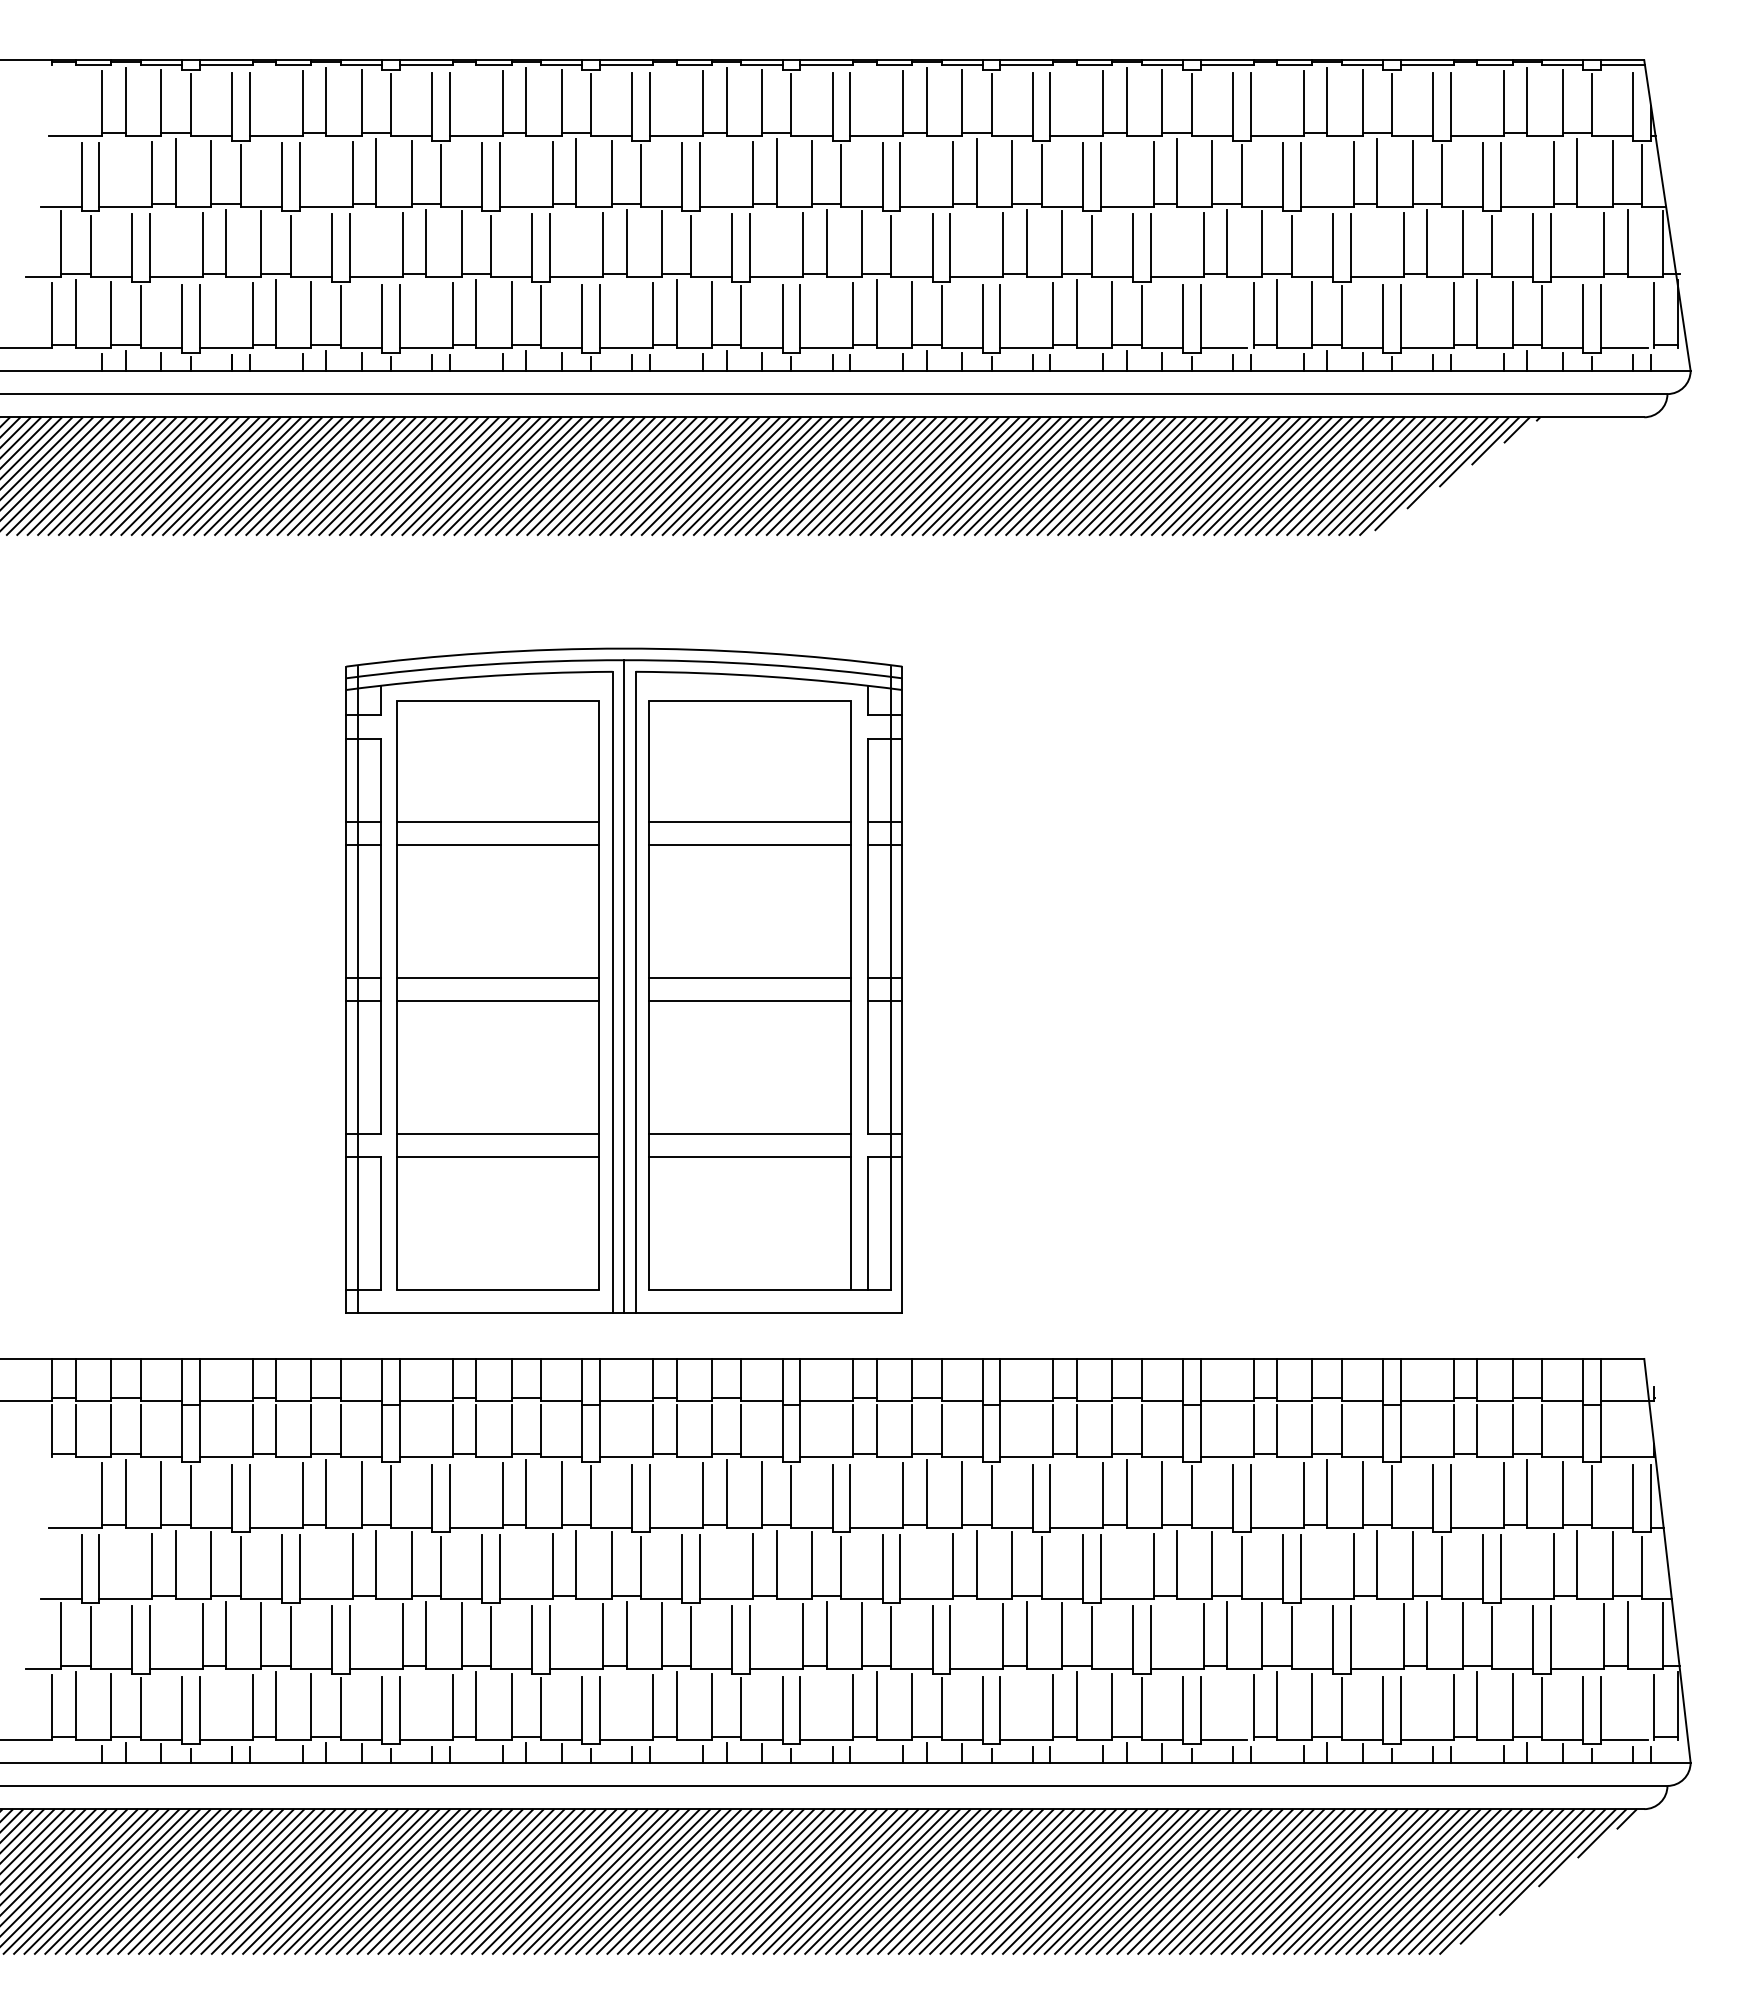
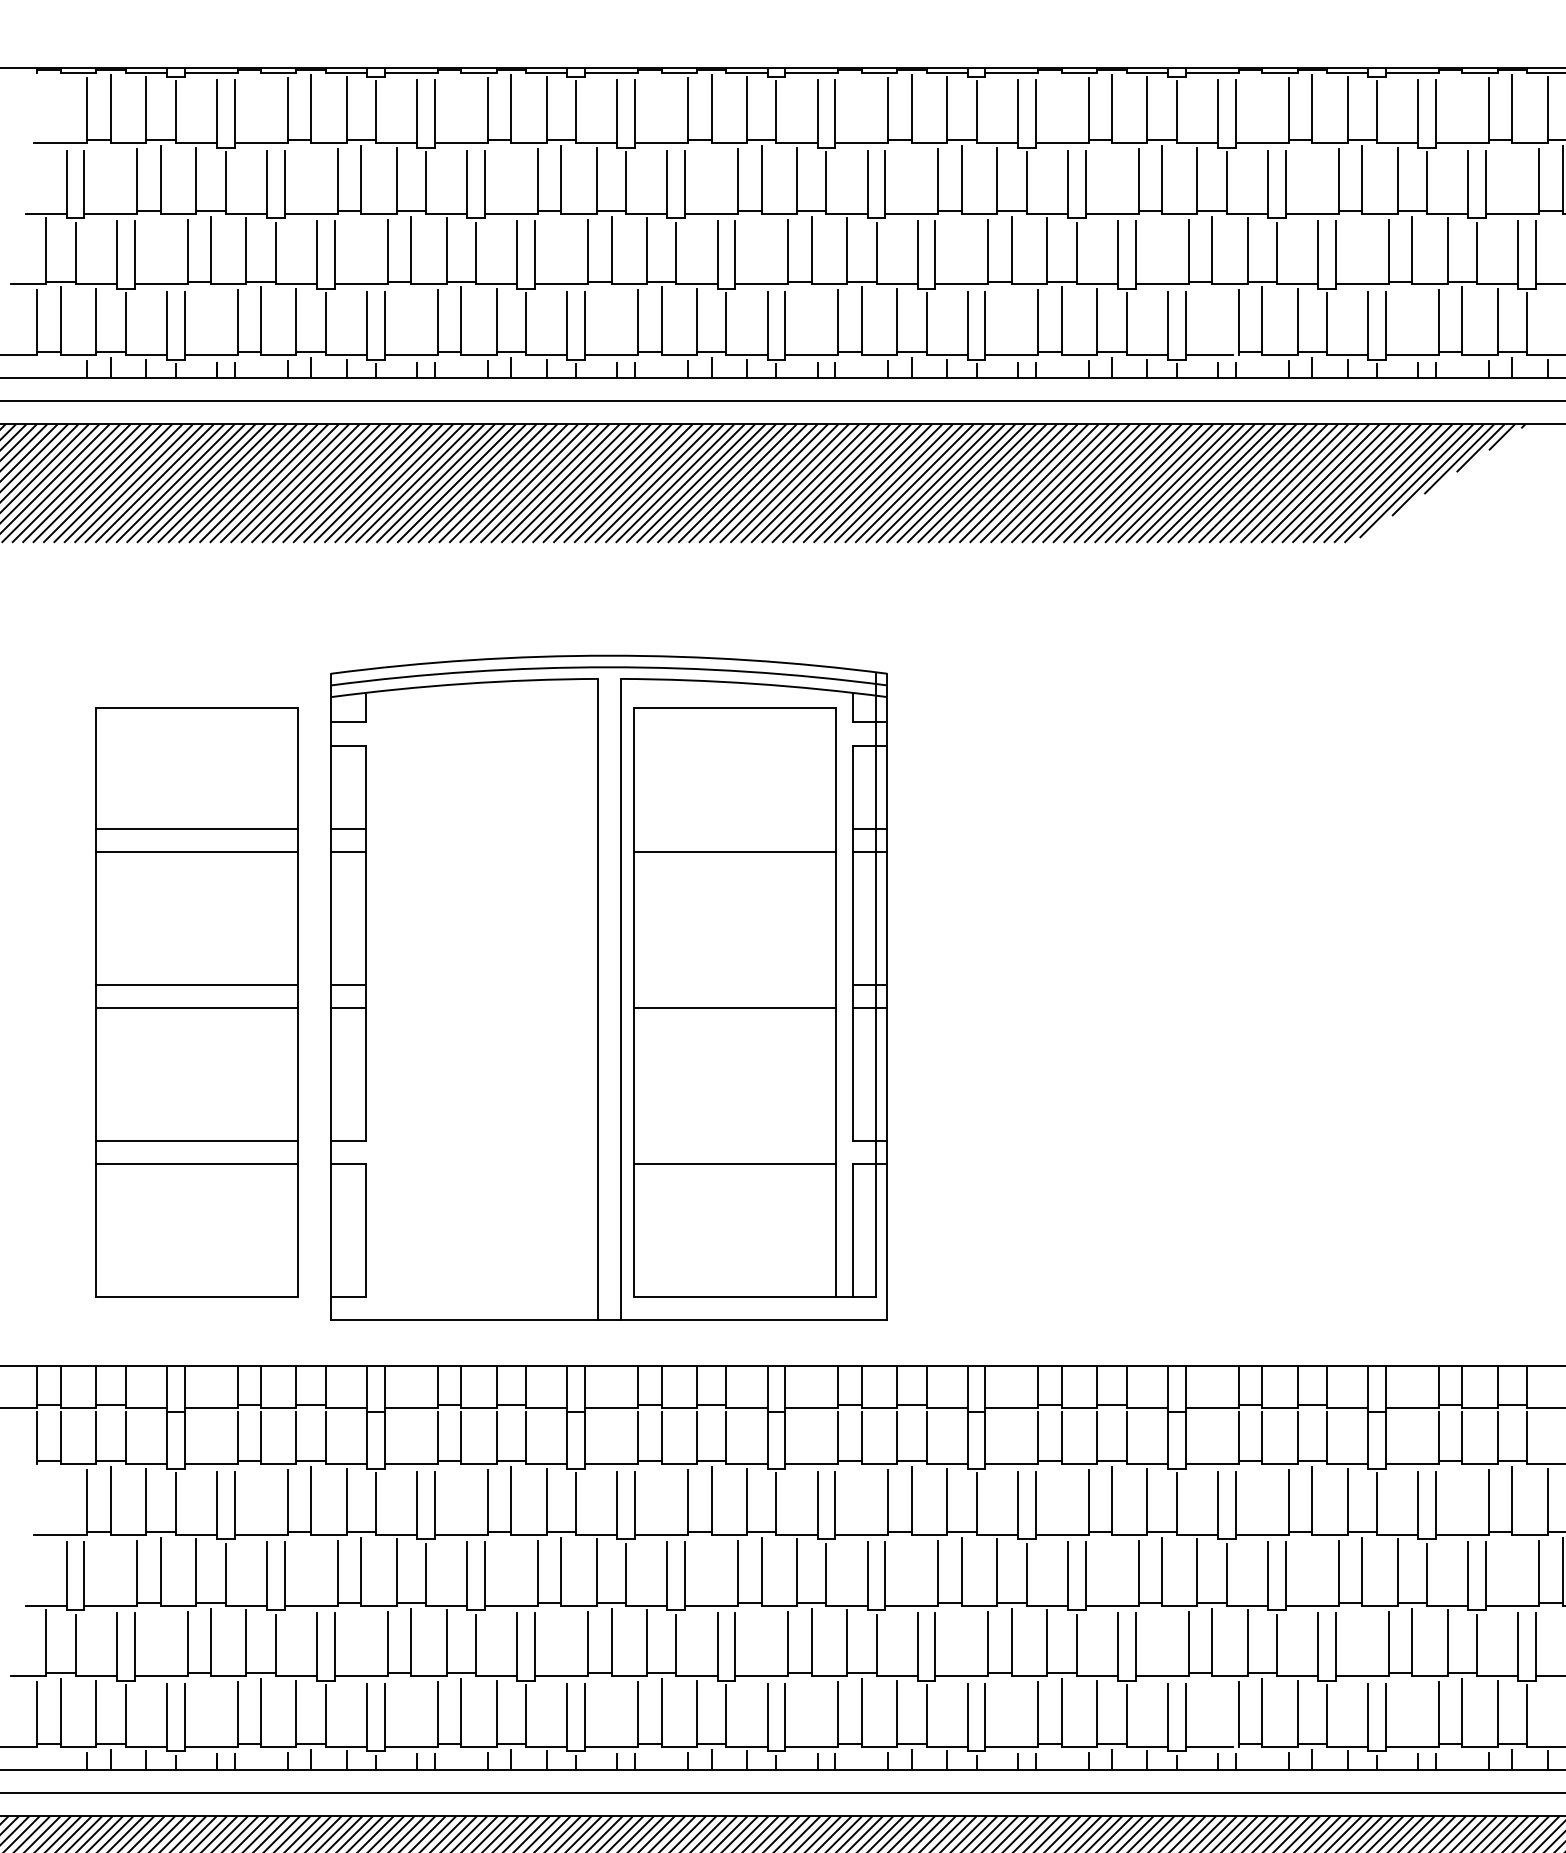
line: (749, 821) -> (734, 828), removed
line: (749, 977) -> (734, 984), removed
line: (624, 986) -> (609, 993), removed
line: (357, 989) -> (342, 996), removed
part: (497, 995) -> (196, 1002), moved
line: (749, 1134) -> (734, 1141), removed

